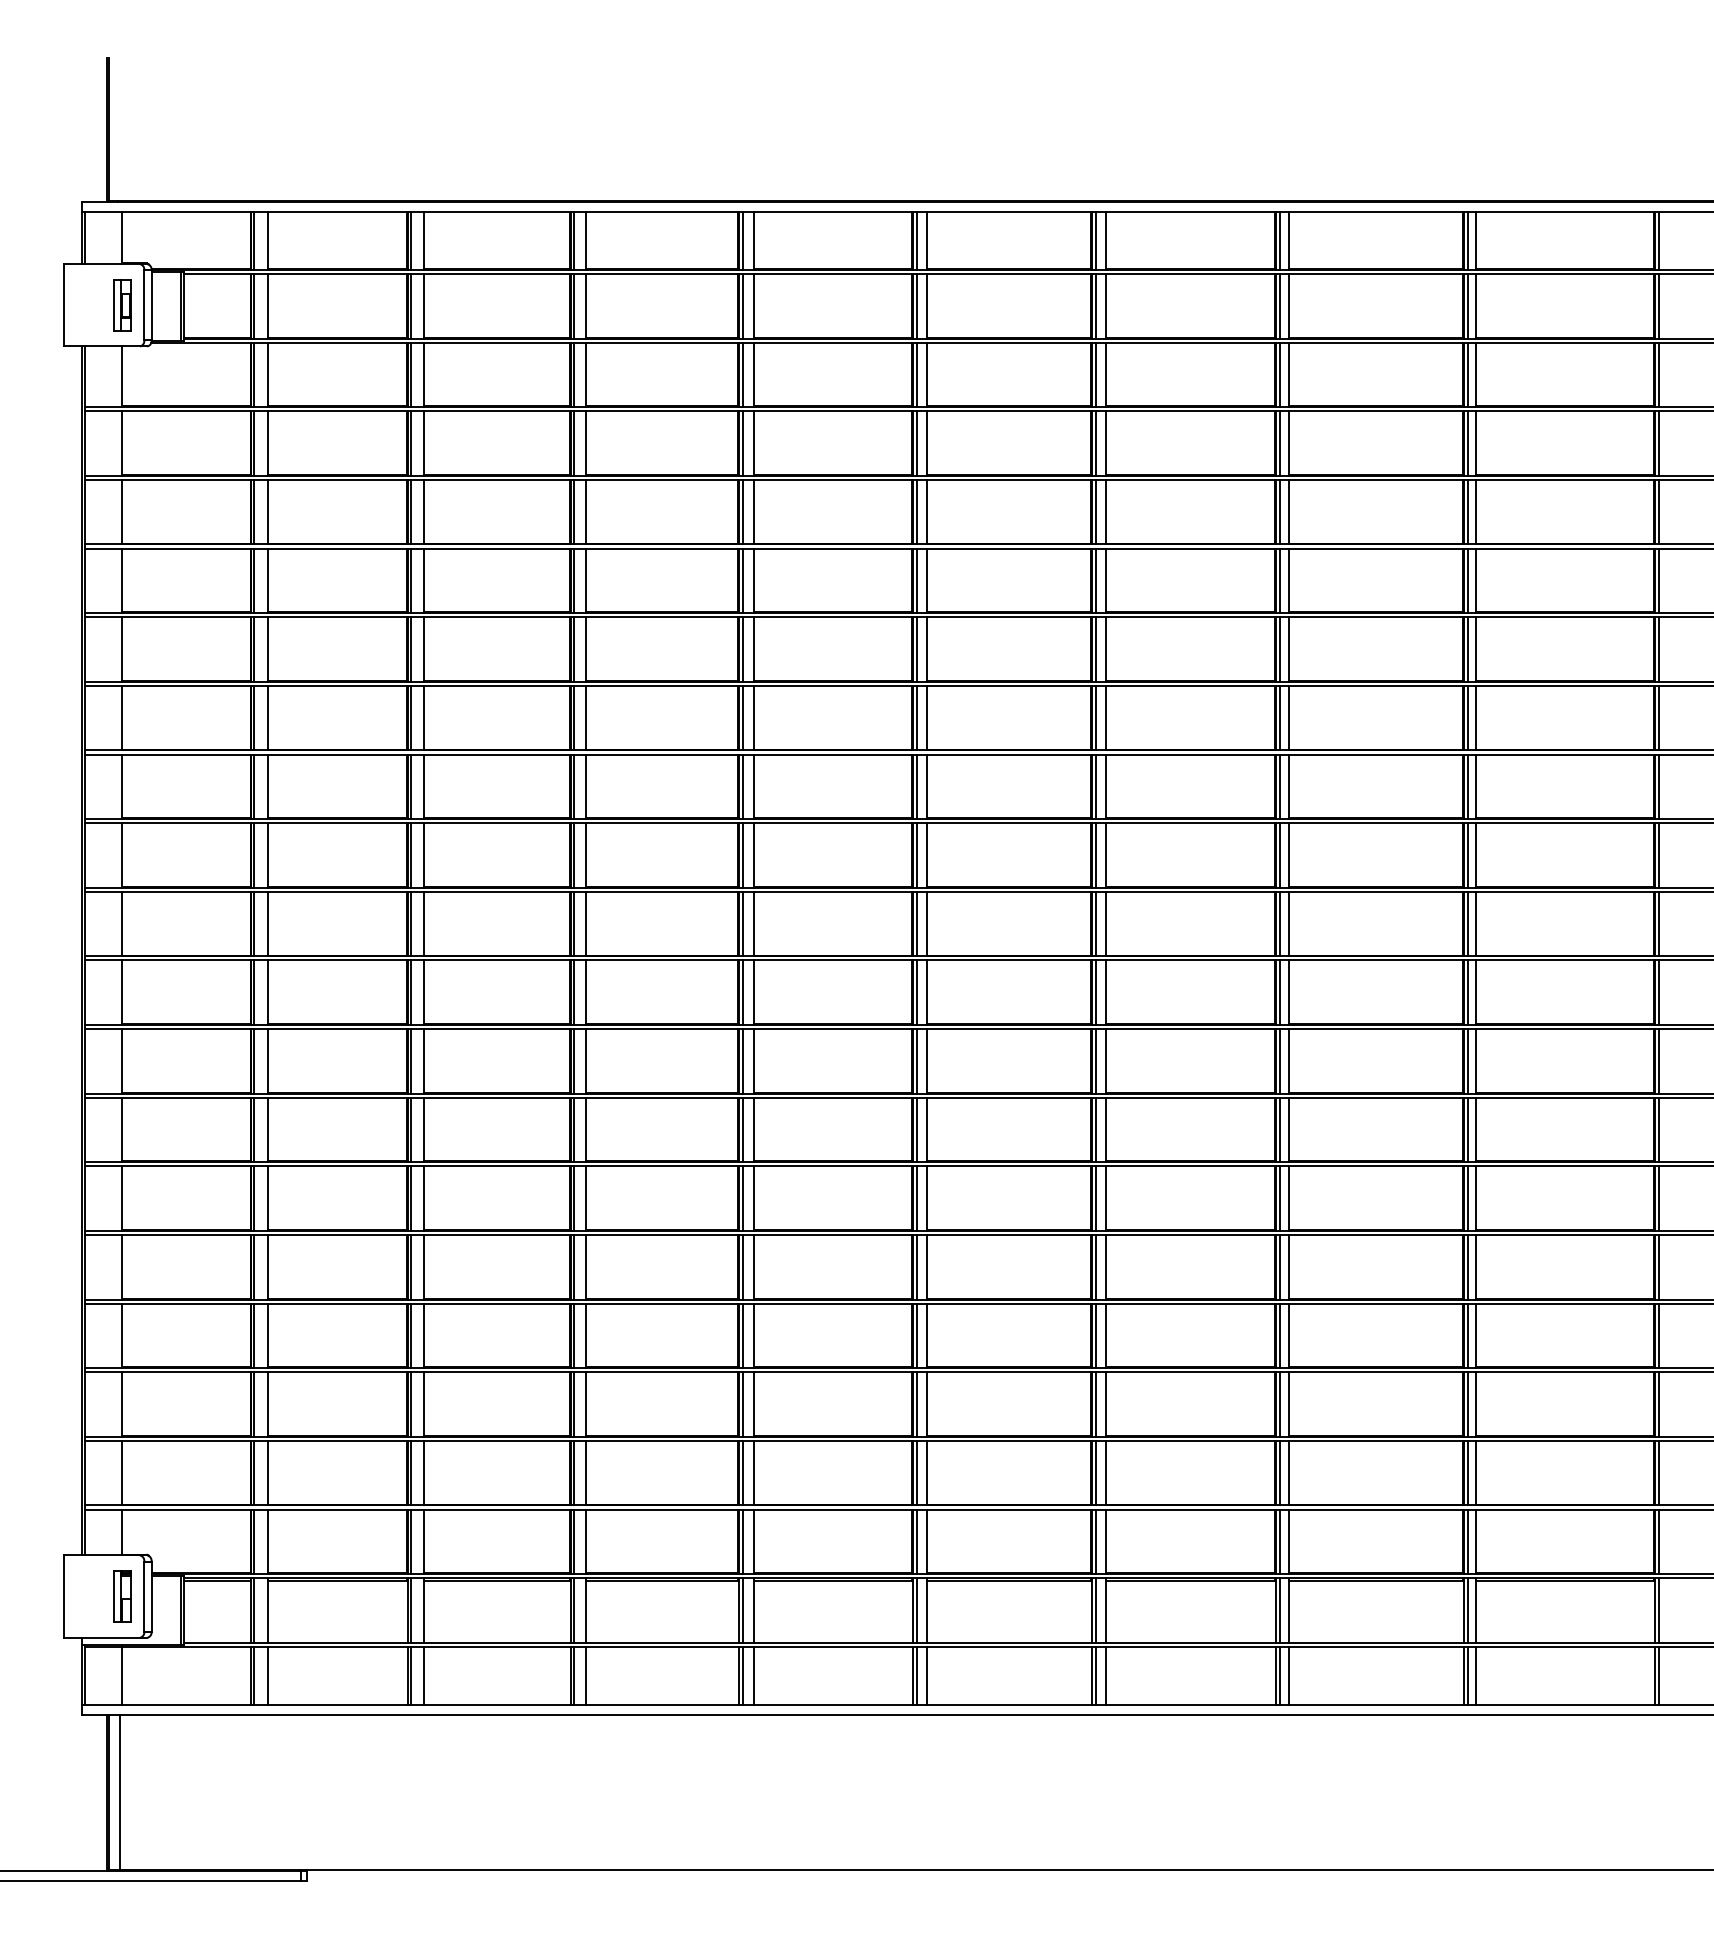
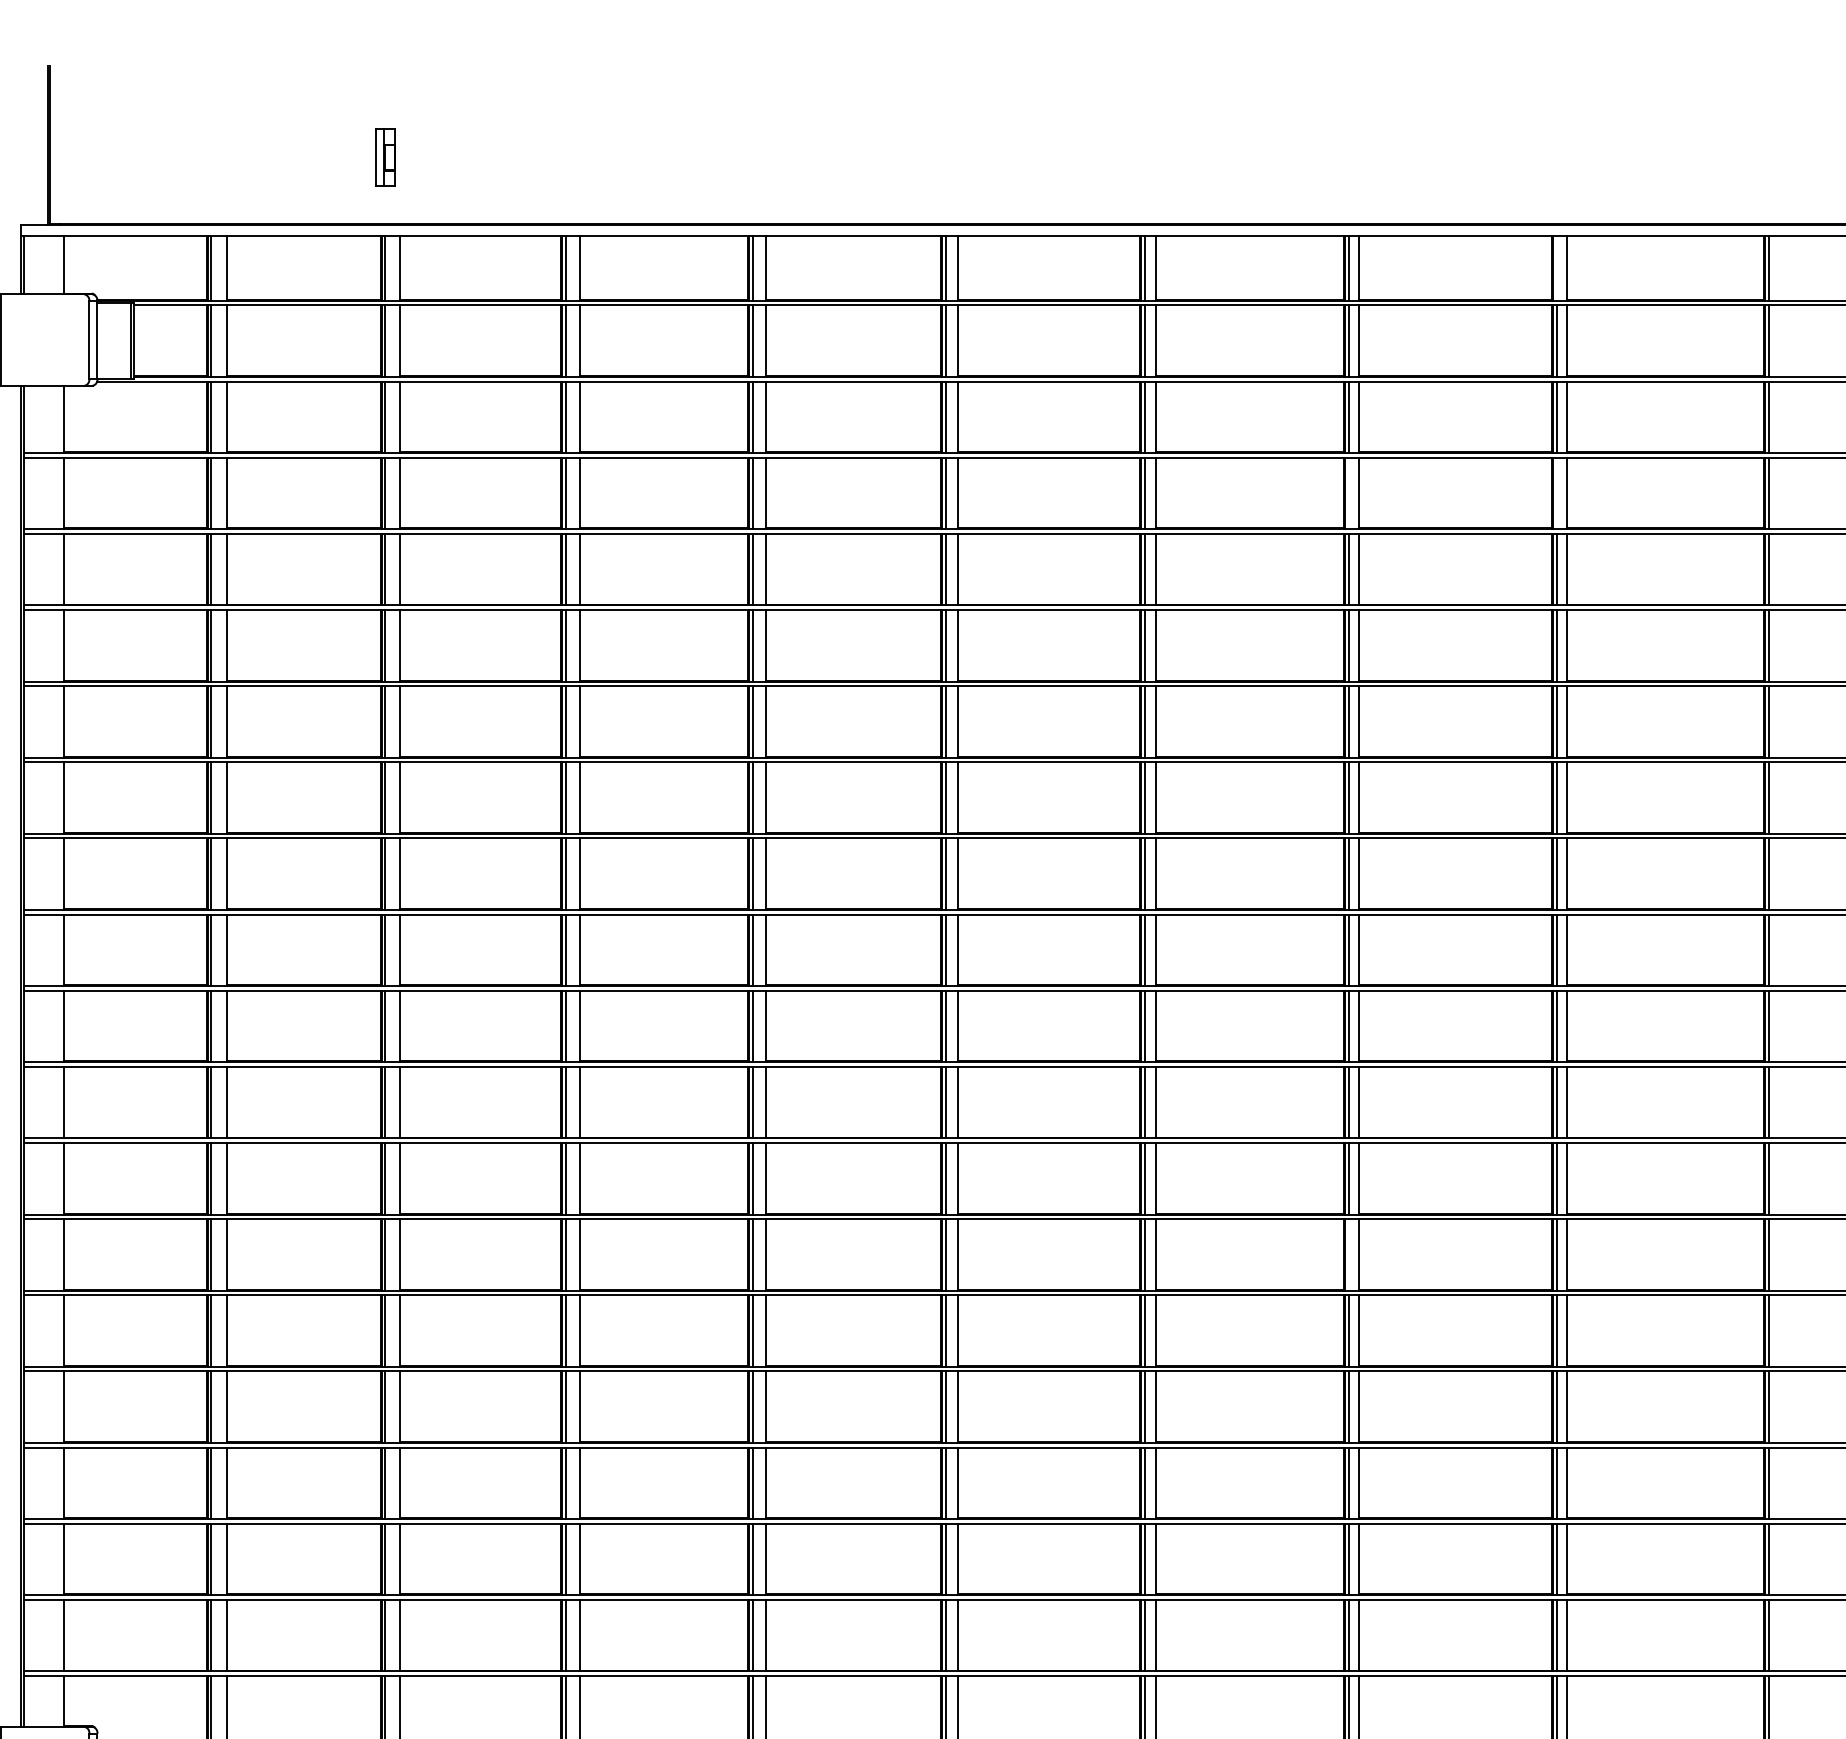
line: (1467, 240) -> (1557, 268), removed
part: (122, 305) -> (385, 157), moved
line: (1279, 443) -> (1348, 493), removed
line: (1467, 443) -> (1557, 493), removed
line: (1279, 1129) -> (1348, 1254), removed

